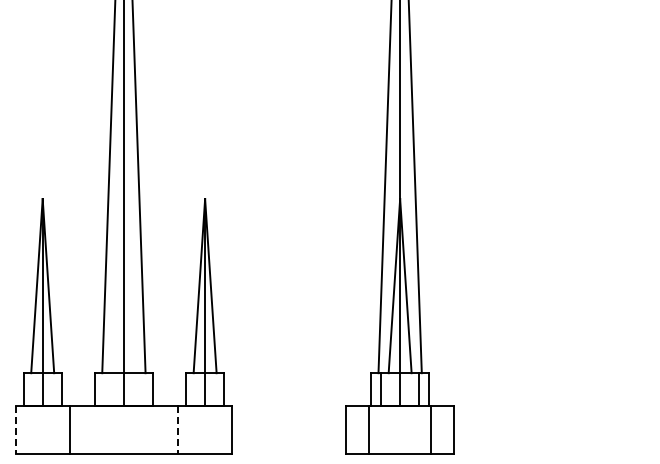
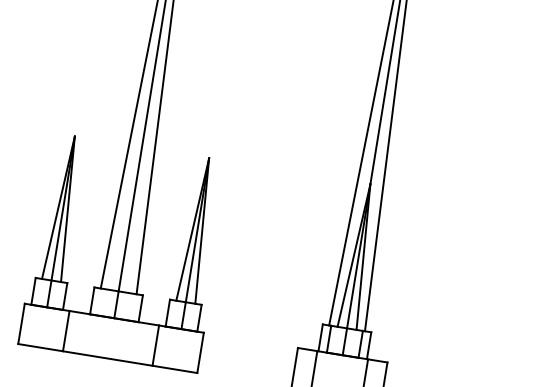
line: (15, 430) -> (21, 324), dashed -> solid
line: (178, 430) -> (156, 346), dashed -> solid

